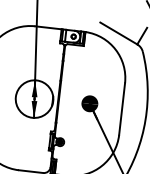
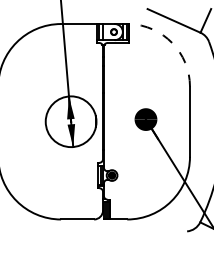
arc: (115, 50) -> (172, 43), solid -> dashed

